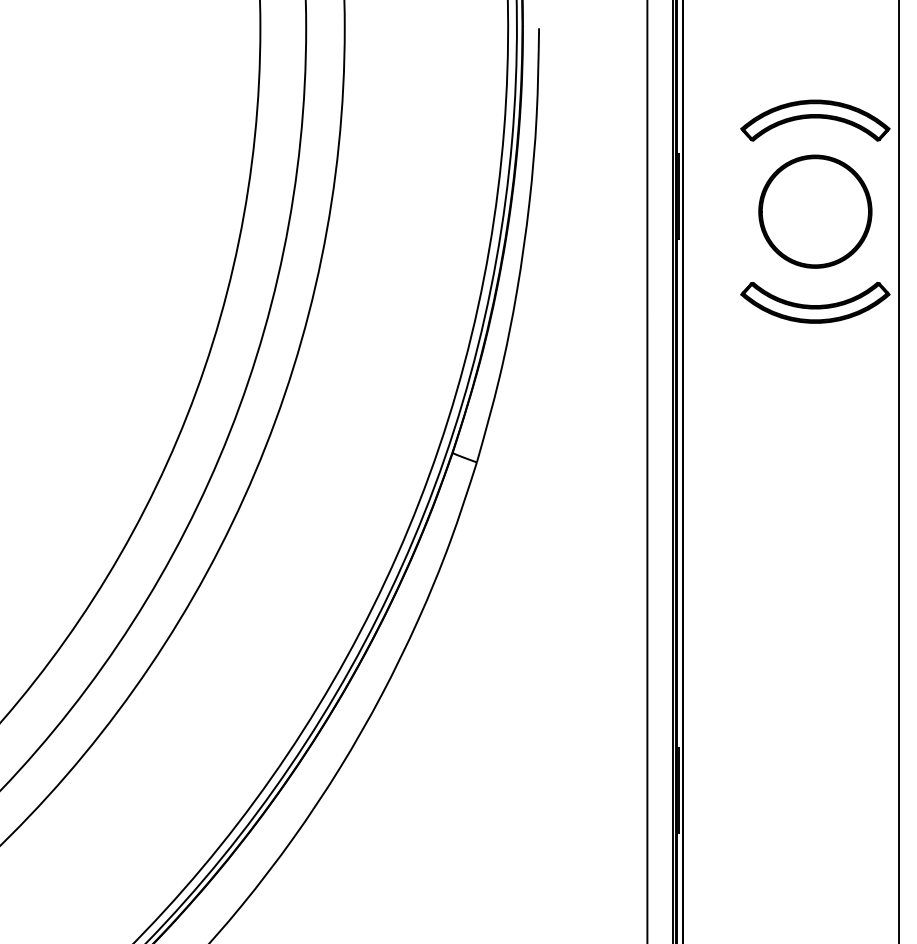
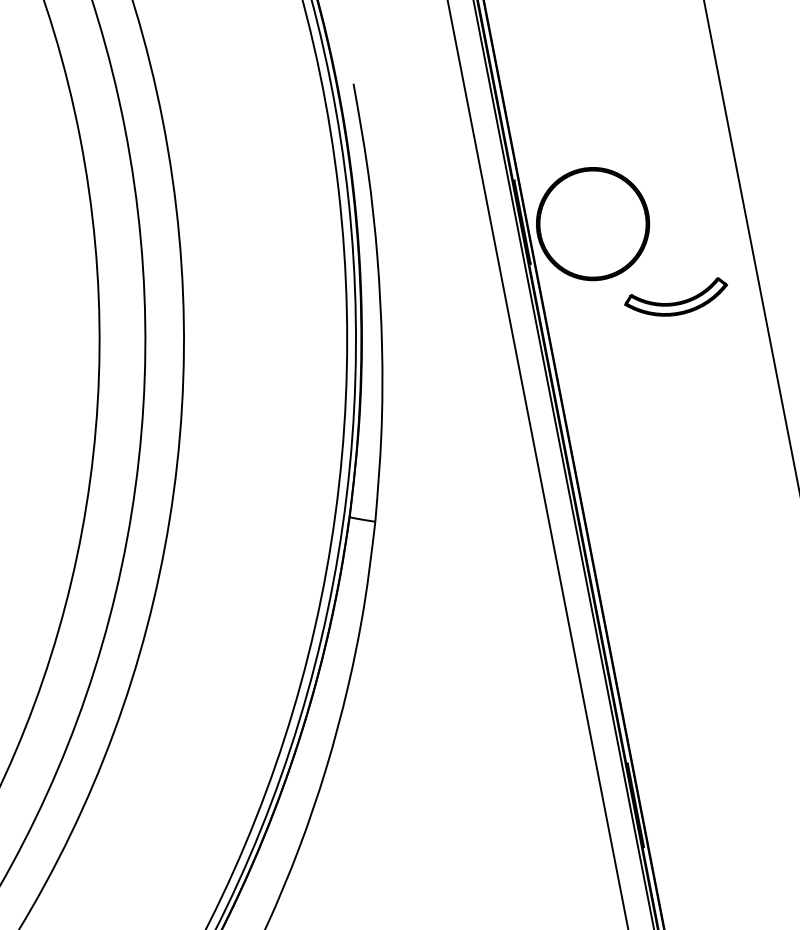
part: (815, 120) -> (642, 121), removed
part: (815, 211) -> (593, 223), moved
part: (815, 302) -> (677, 300), size x0.7

